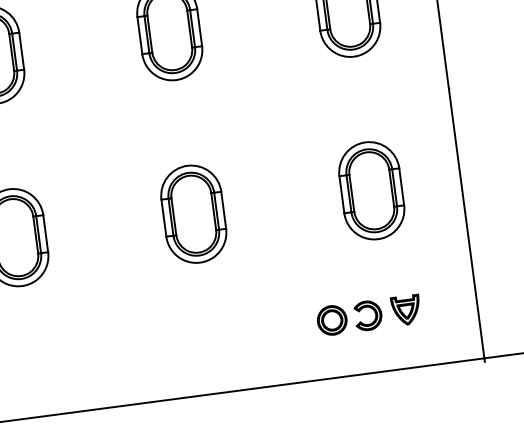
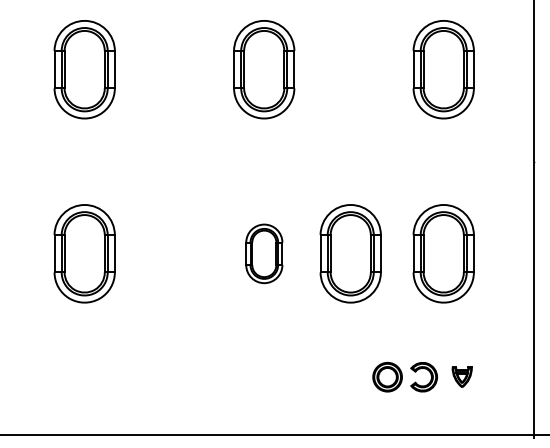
part: (279, 202) -> (350, 253), added
part: (194, 213) -> (264, 253), size x0.6
part: (405, 311) -> (461, 377), size x0.7

